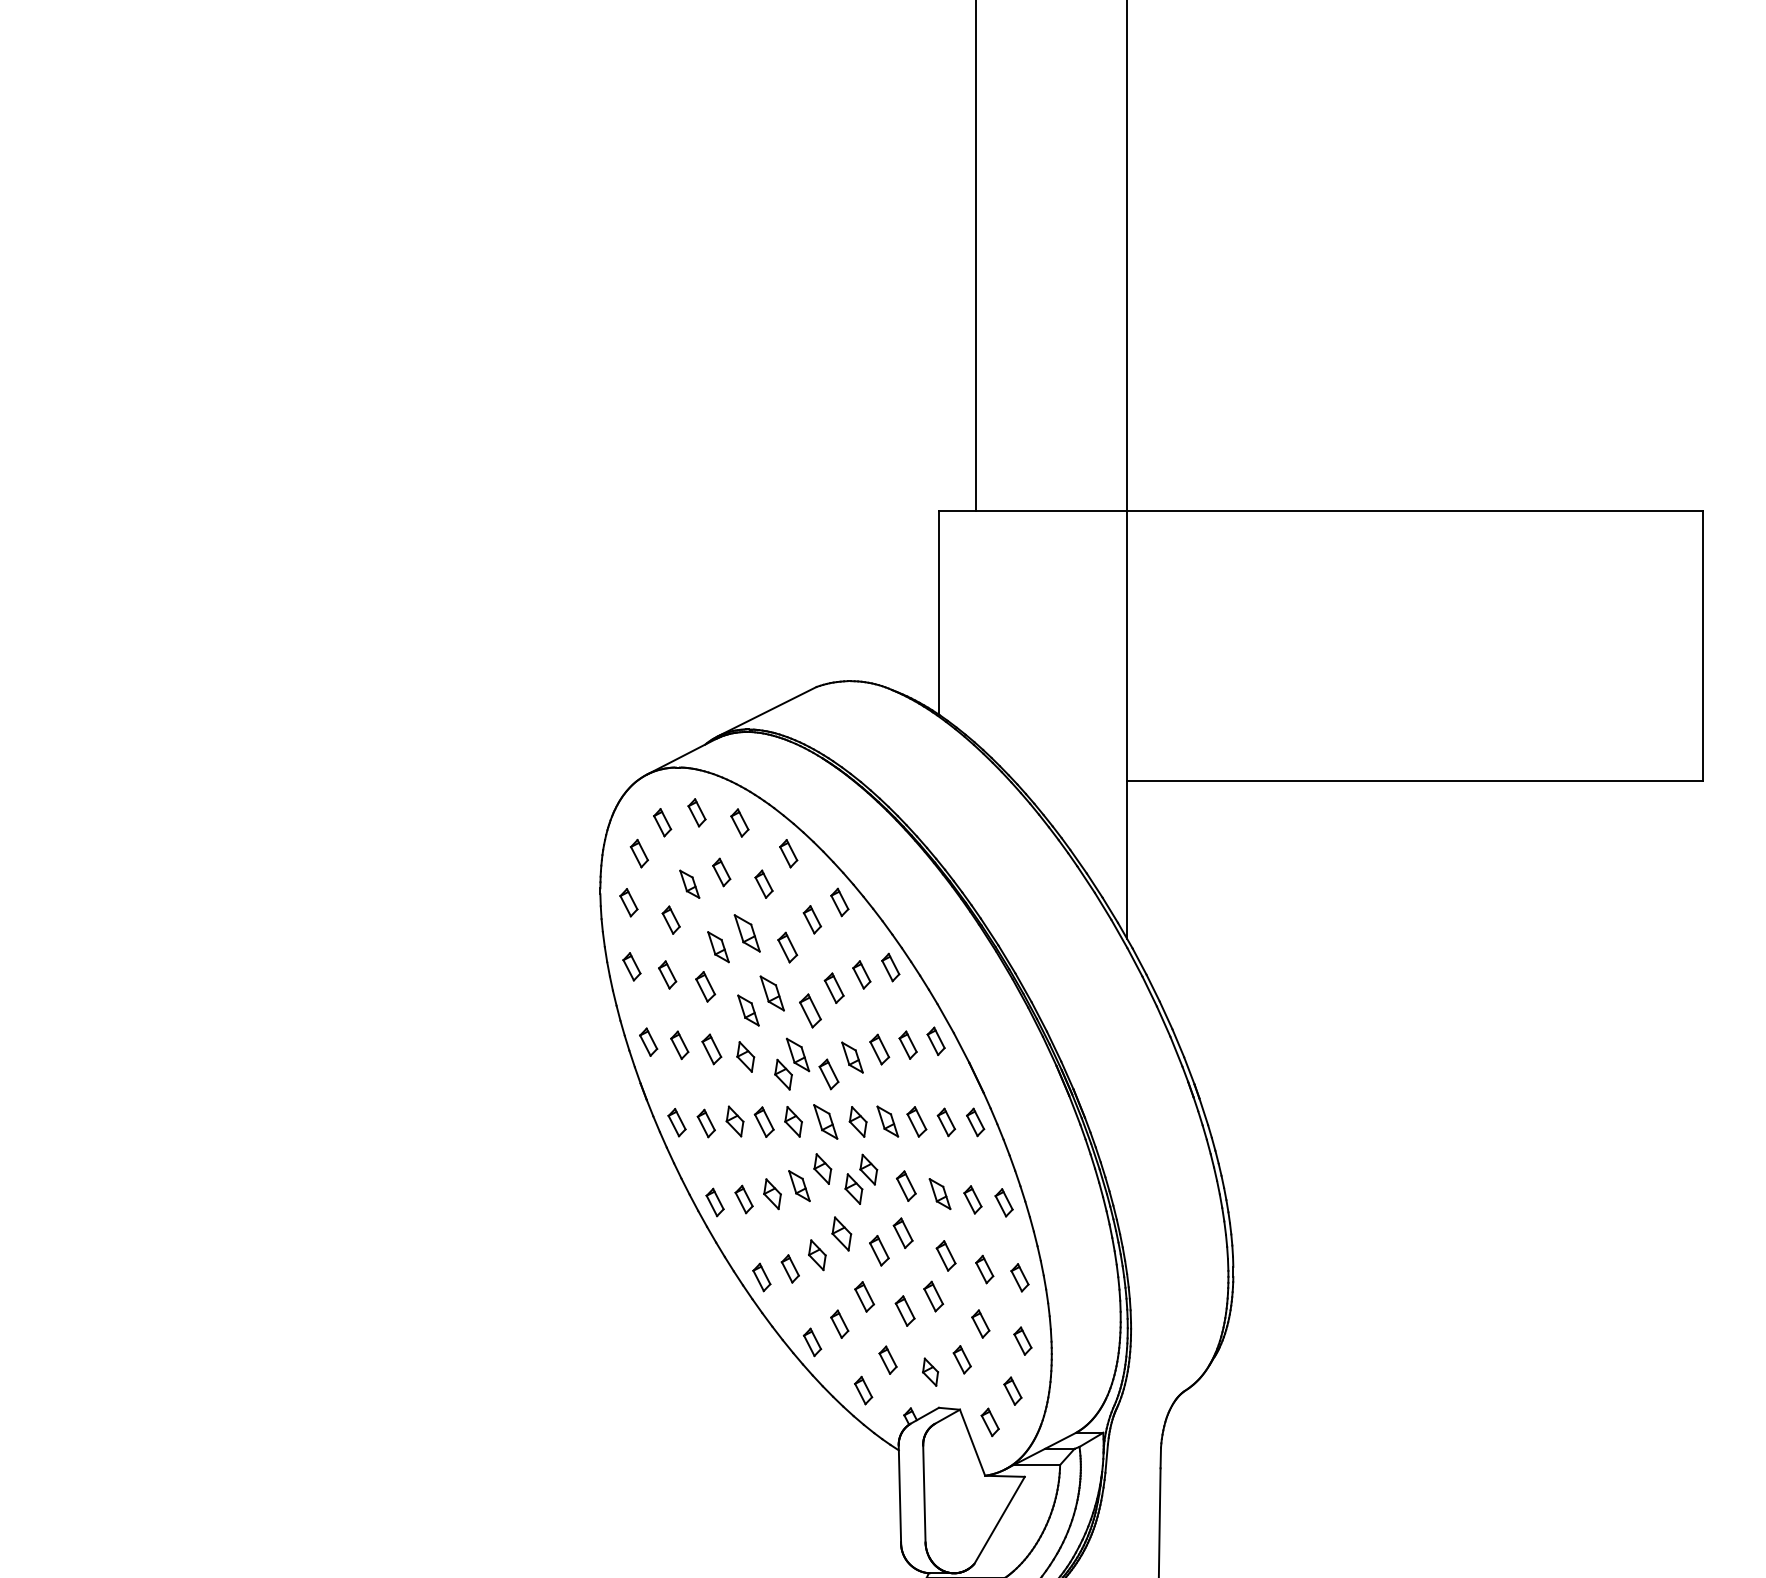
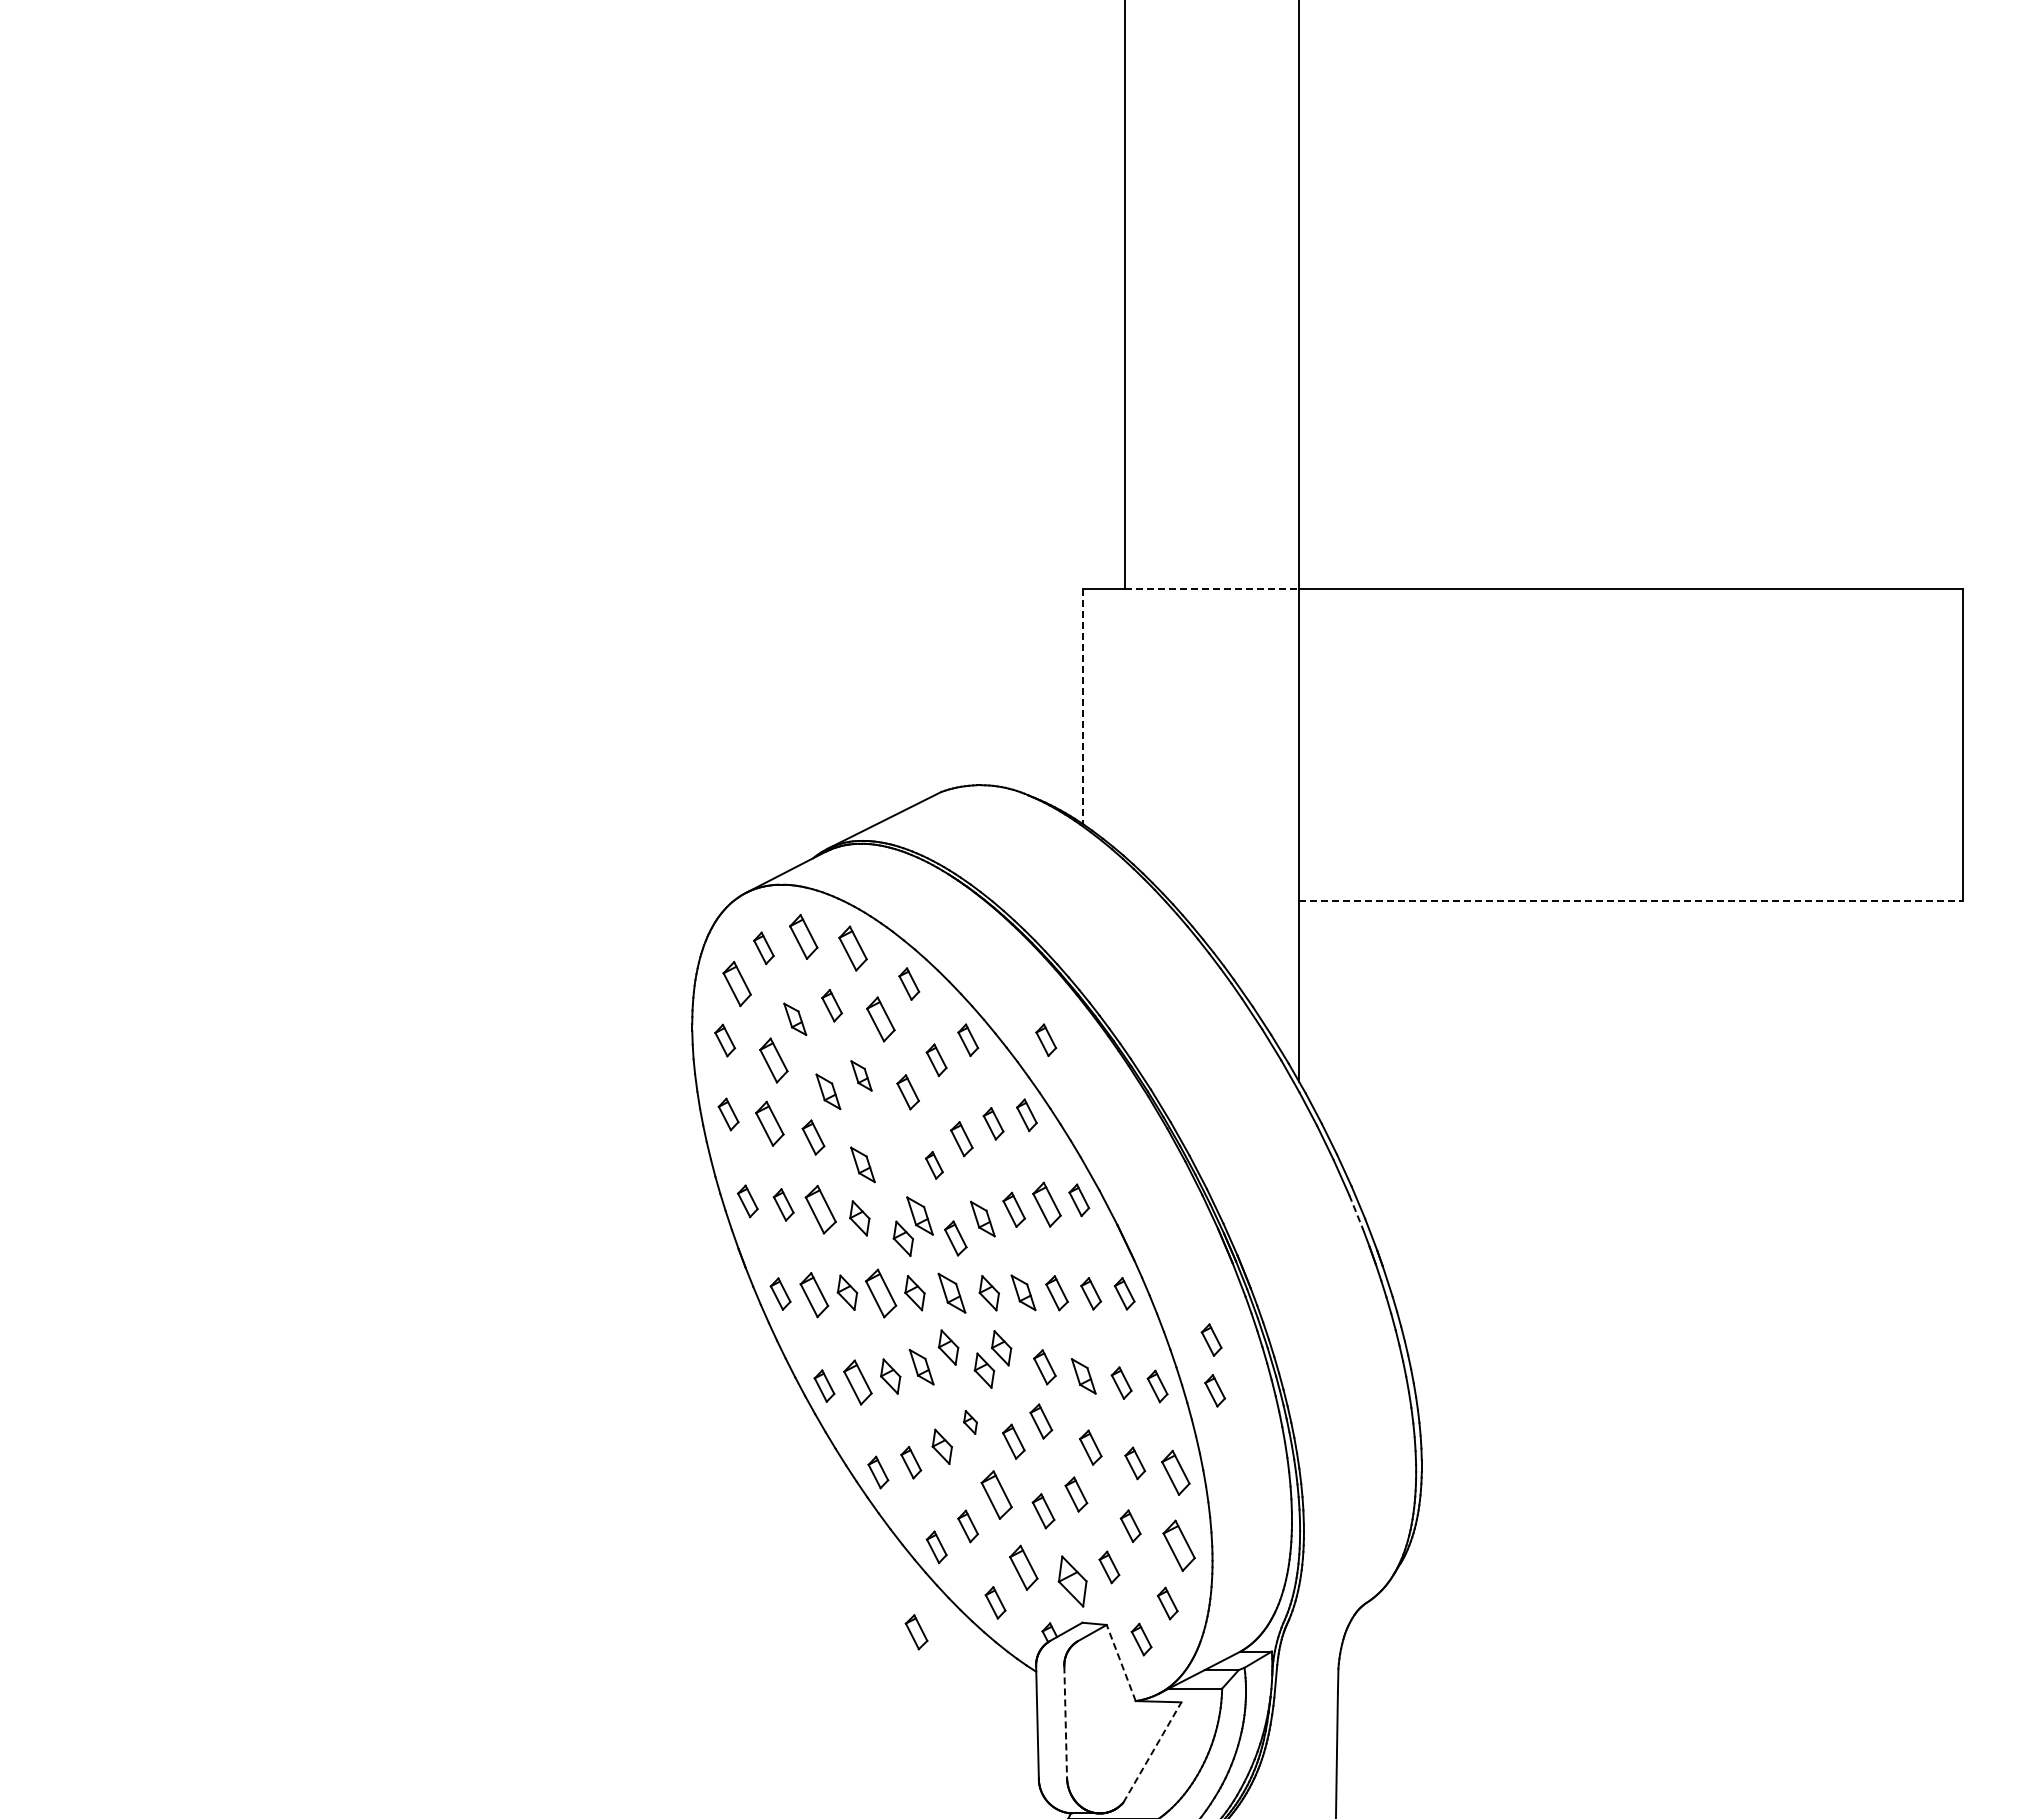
line: (1051, 511) -> (1212, 589), solid -> dashed
line: (939, 613) -> (1083, 707), solid -> dashed
line: (1415, 781) -> (1631, 900), solid -> dashed
part: (696, 812) -> (803, 936), size x1.4
part: (739, 822) -> (852, 948), size x1.4
part: (639, 853) -> (737, 983), size x1.4
part: (763, 883) -> (880, 1018), size x1.4
part: (907, 901) -> (1046, 1039), added
part: (670, 920) -> (773, 1060), size x1.4
part: (747, 933) -> (861, 1075), size x0.7
part: (667, 974) -> (769, 1123), size x1.4
part: (772, 992) -> (890, 1144), removed
part: (810, 1011) -> (934, 1165), size x0.7
part: (907, 1044) -> (1046, 1204), size x1.4
part: (711, 1049) -> (820, 1209), size x1.4
line: (1176, 1051) -> (1356, 1212), solid -> dashed
part: (764, 1122) -> (881, 1293), size x1.4
part: (706, 1123) -> (814, 1294), size x1.4
part: (1050, 1162) -> (1211, 1339), added
part: (743, 1199) -> (857, 1382), size x1.4
part: (1054, 1206) -> (1215, 1390), added
part: (841, 1234) -> (970, 1422), size x0.6
part: (1019, 1277) -> (1175, 1472), size x1.4
part: (864, 1296) -> (996, 1494), size x1.4
part: (1023, 1340) -> (1179, 1545), size x1.6
part: (887, 1359) -> (1023, 1567), size x1.4
part: (930, 1372) -> (1072, 1581), size x1.6
part: (794, 1416) -> (916, 1632), added
line: (972, 1443) -> (1121, 1663), solid -> dashed
line: (924, 1494) -> (1065, 1722), solid -> dashed
line: (999, 1520) -> (1152, 1752), solid -> dashed

